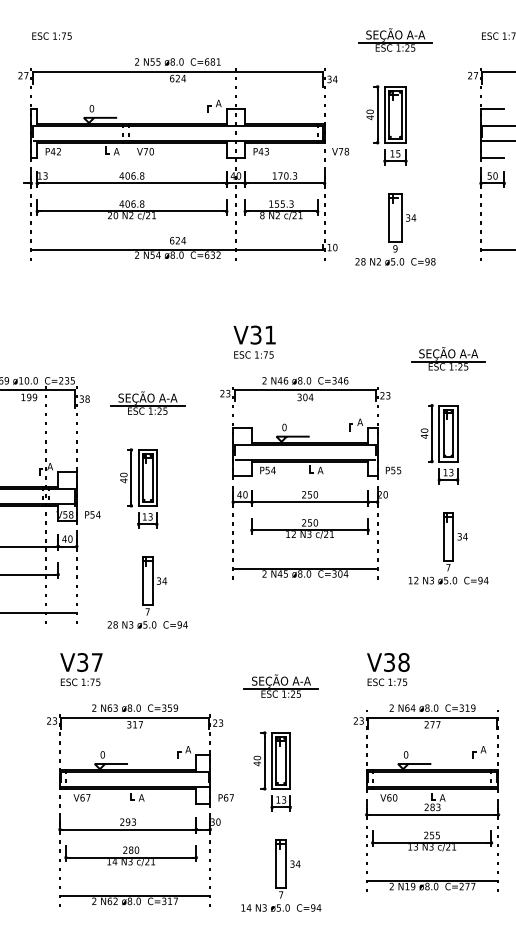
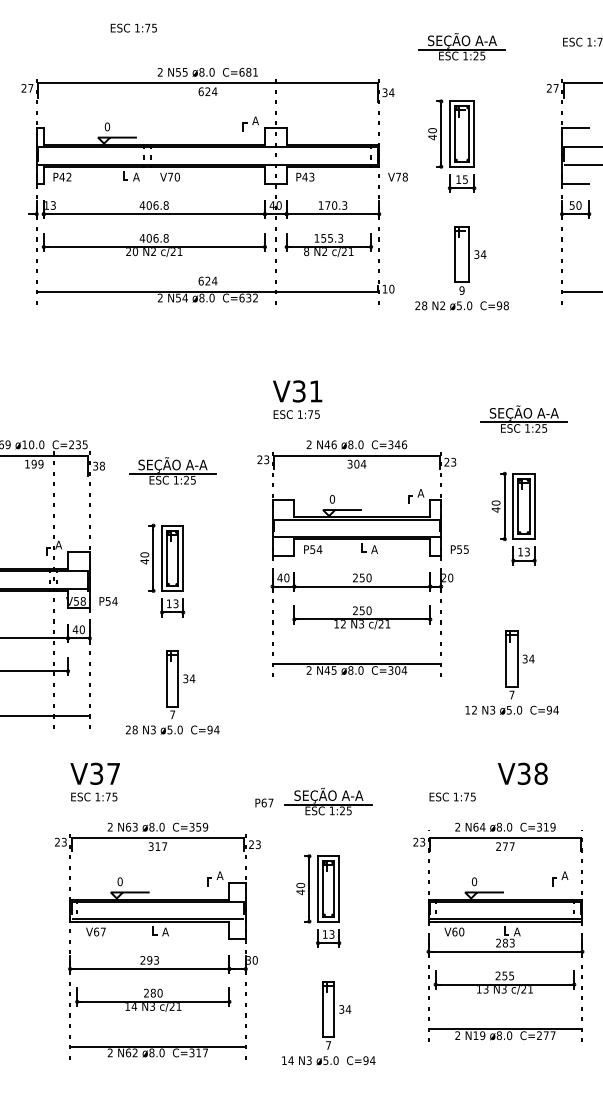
text: (51, 35) -> (133, 27), moved
part: (448, 548) -> (511, 672), moved
text: (388, 662) -> (522, 773), moved
text: (226, 797) -> (264, 802), moved

